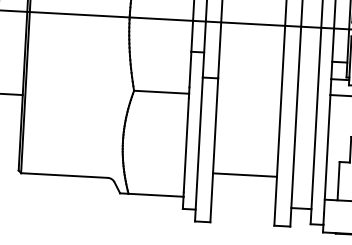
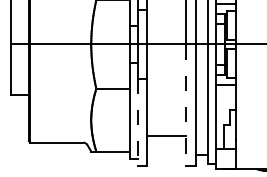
line: (278, 126) -> (185, 105), solid -> dashed
line: (198, 149) -> (137, 122), solid -> dashed

